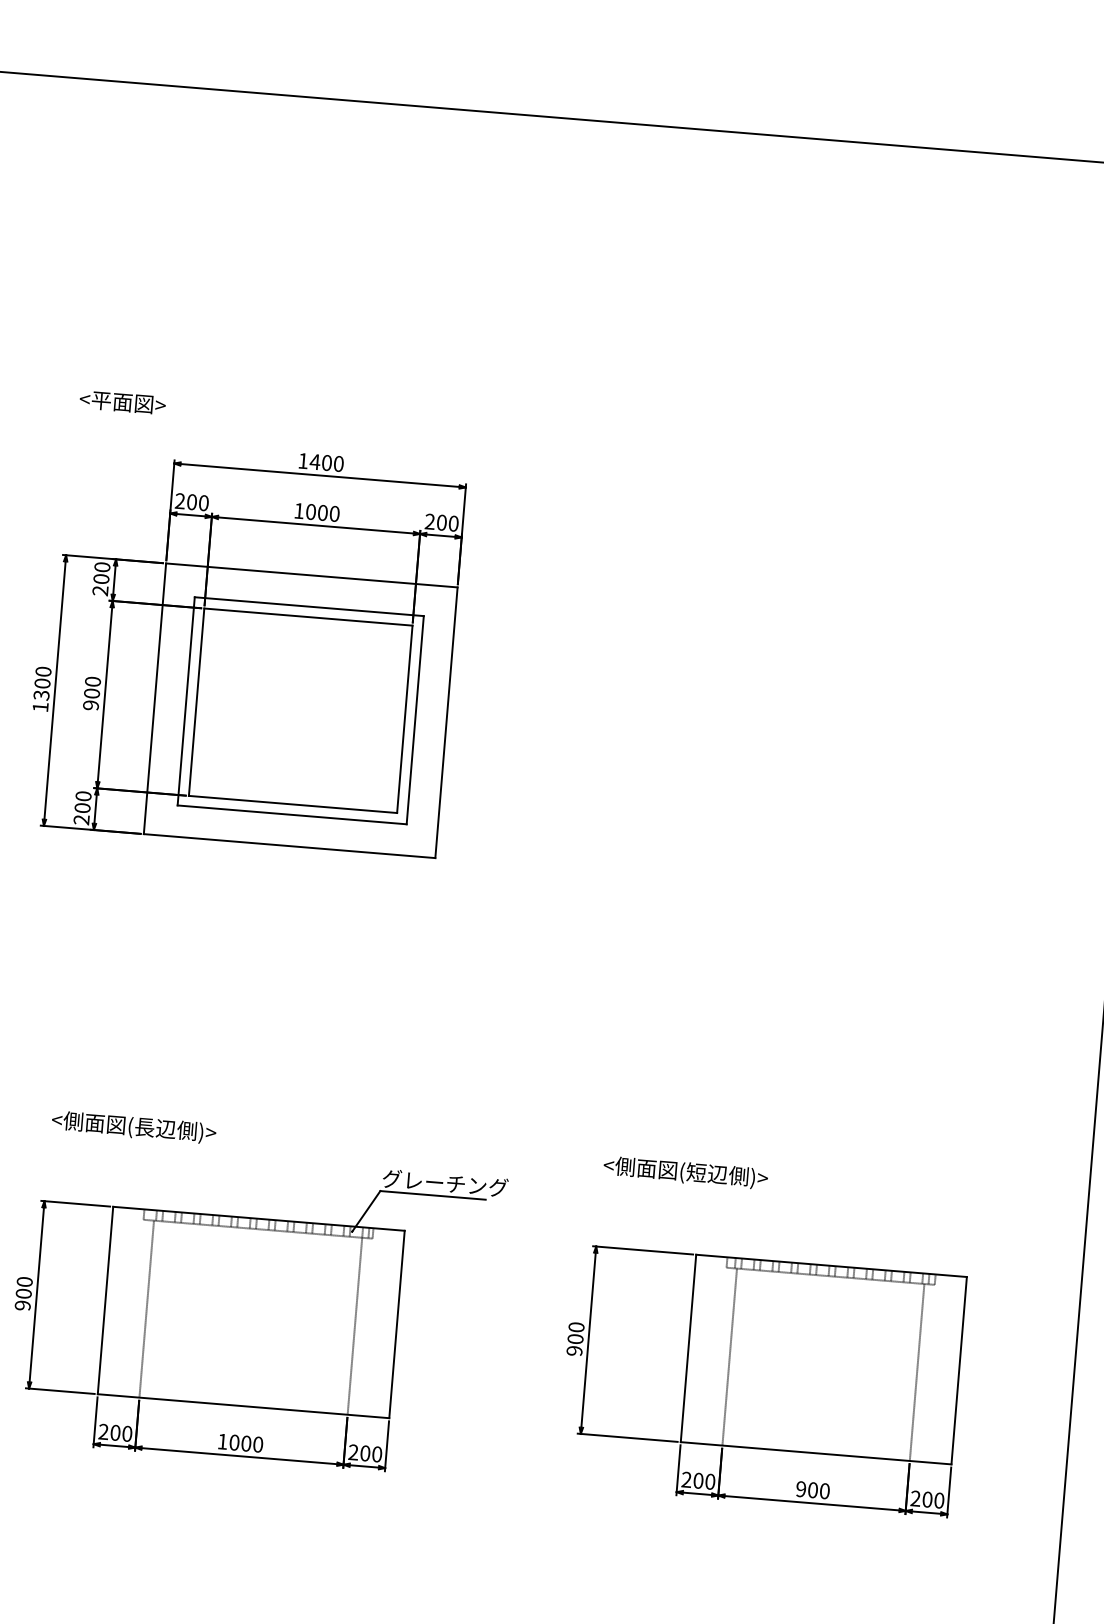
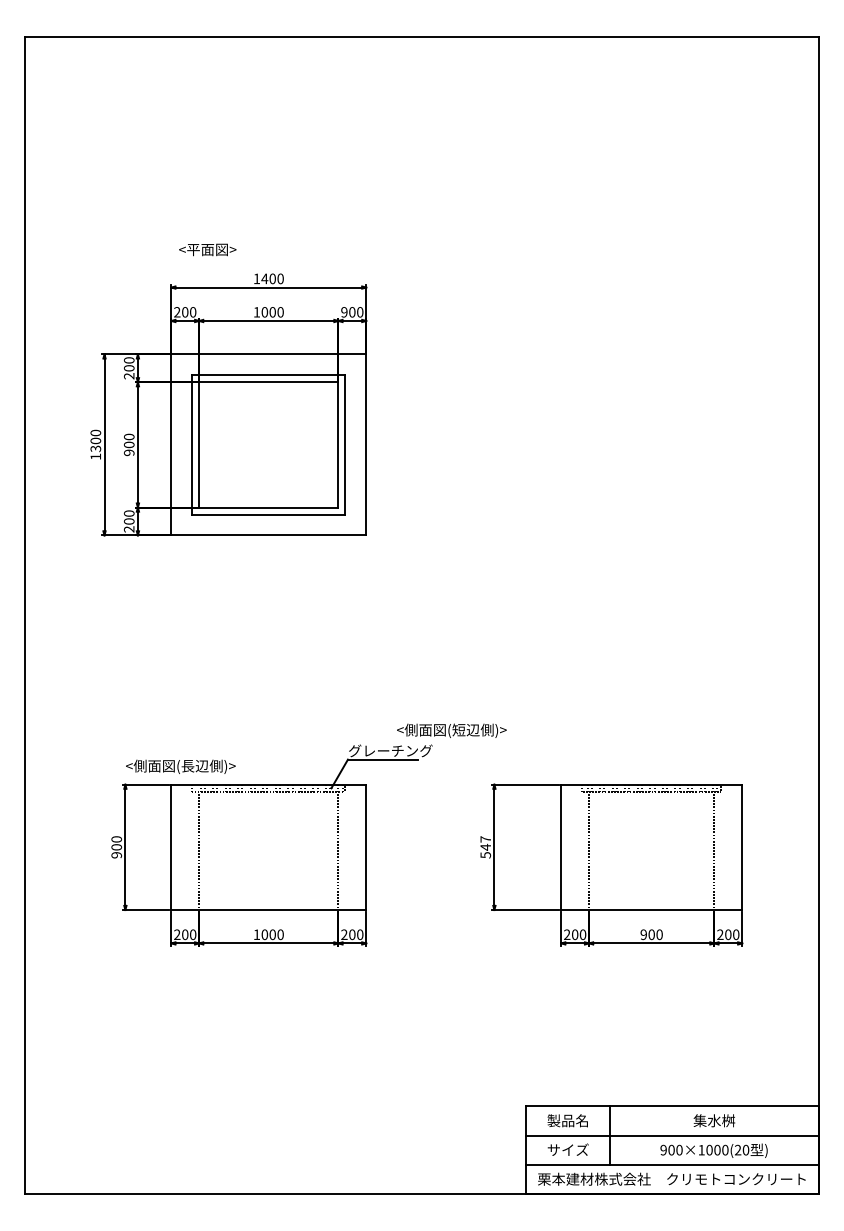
text: (122, 401) -> (207, 249), moved
text: (430, 522) -> (344, 312), 200 -> 900
text: (133, 1126) -> (180, 766), moved
text: (685, 1172) -> (451, 730), moved
text: (575, 1339) -> (485, 847), 900 -> 547

